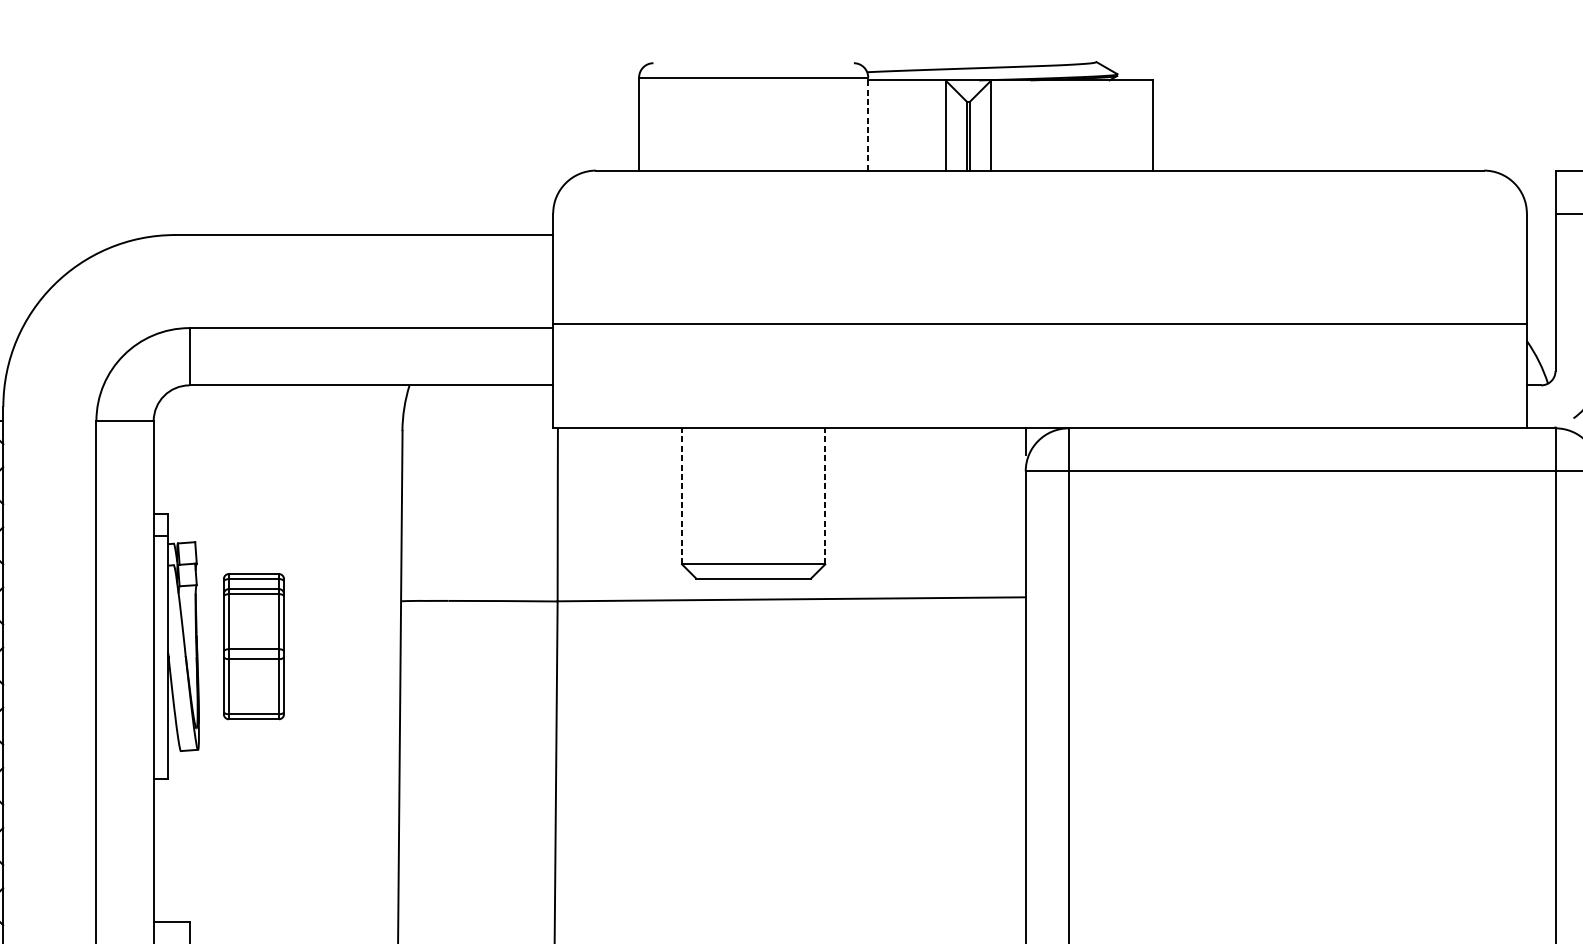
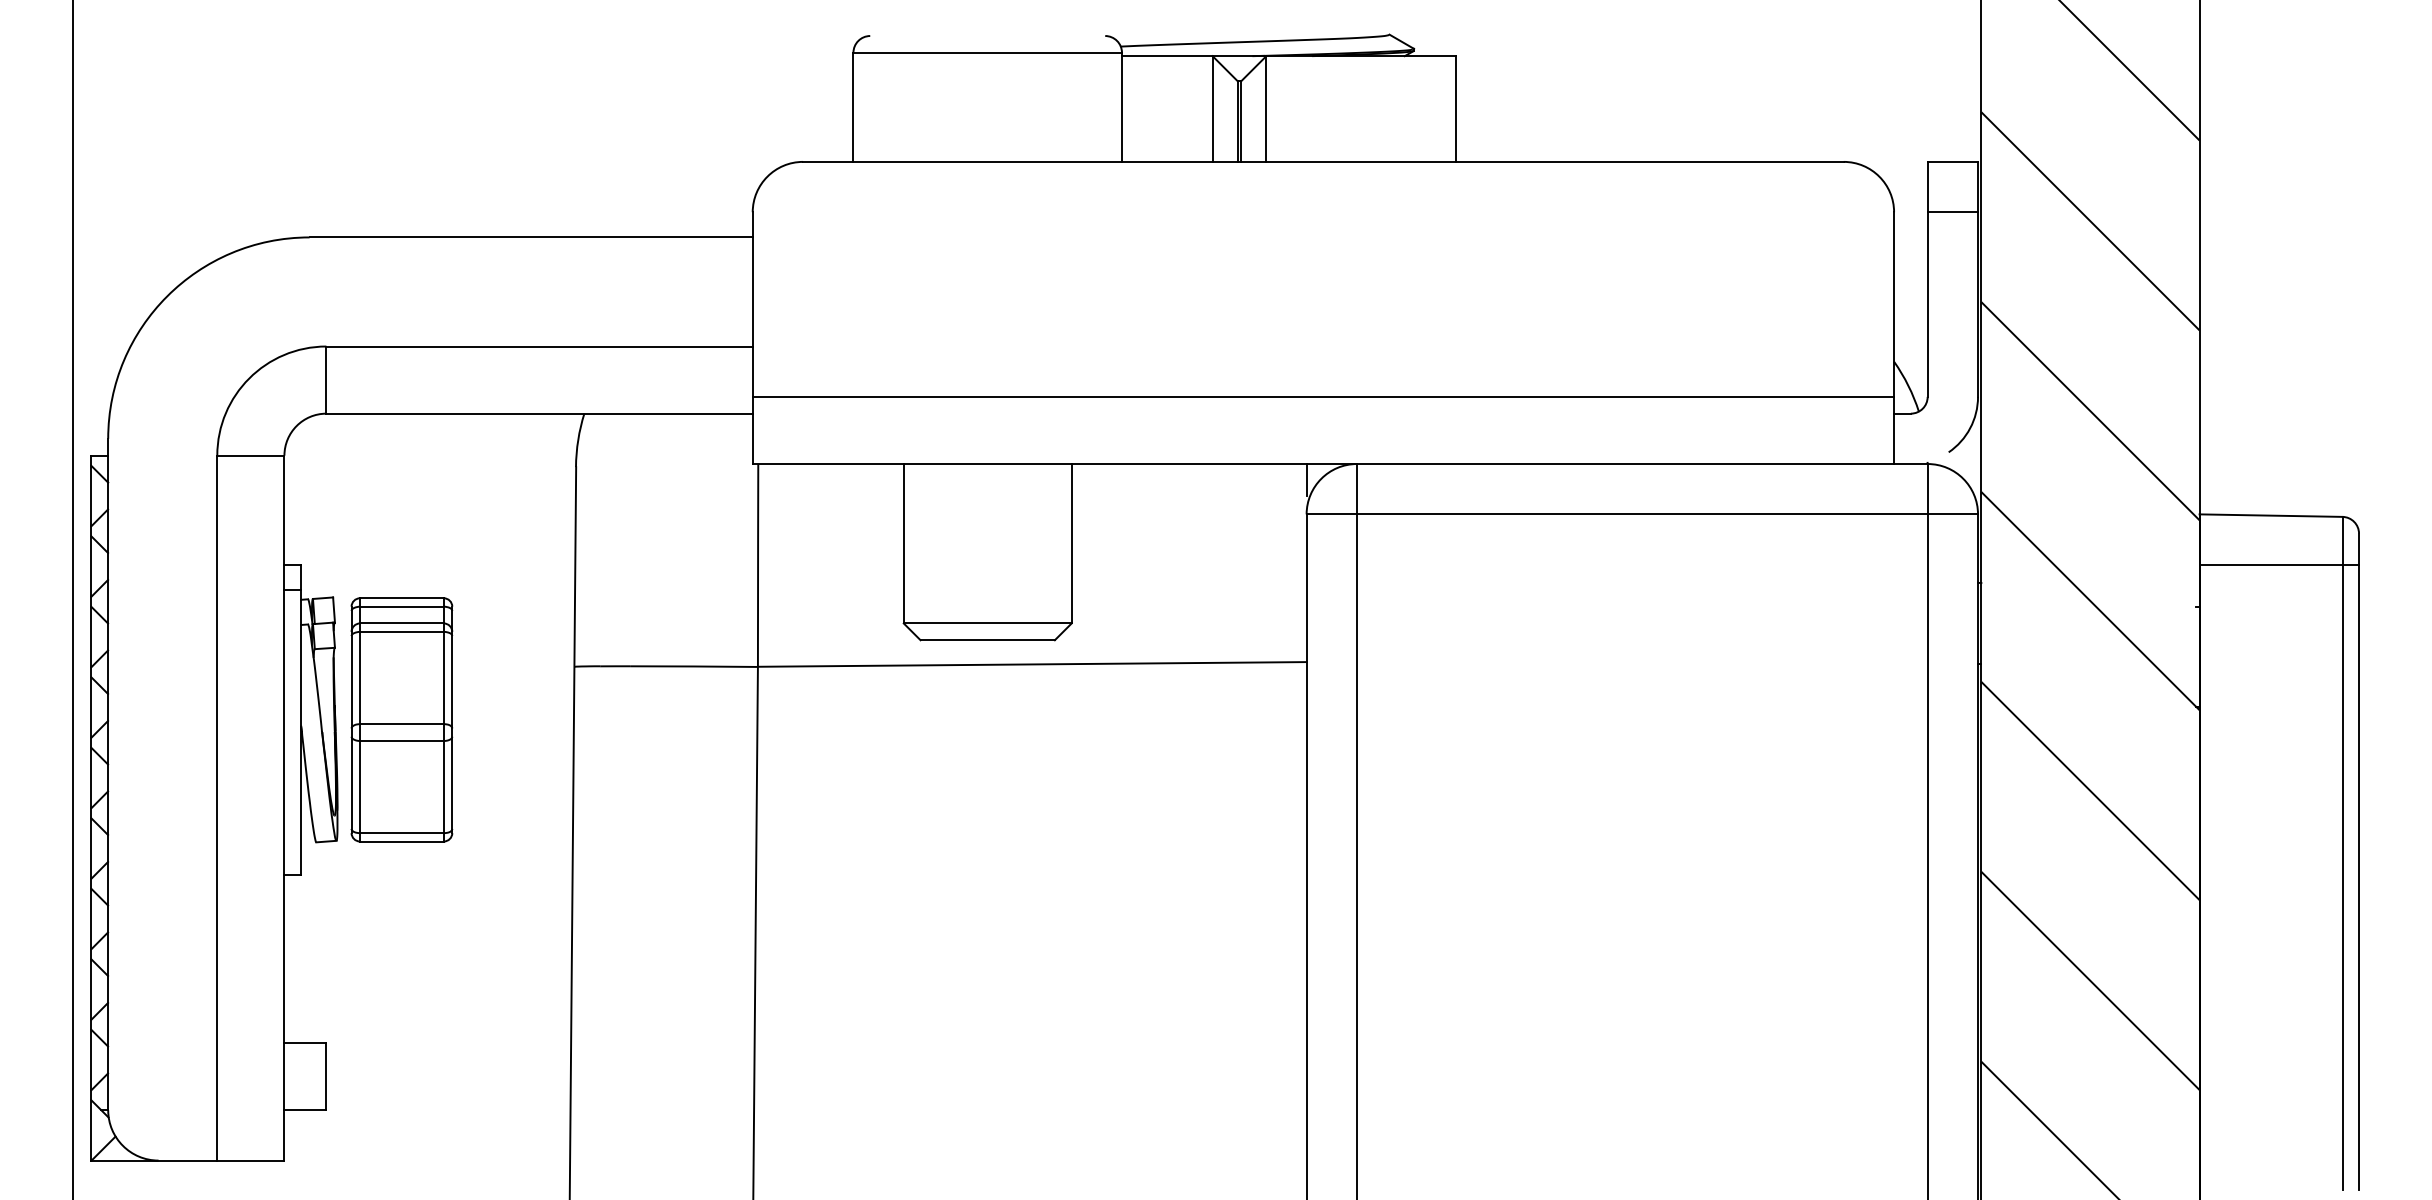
line: (868, 124) -> (1122, 107), dashed -> solid
line: (1040, 323) -> (1323, 396), moved
line: (681, 496) -> (903, 543), dashed -> solid
line: (825, 496) -> (1071, 543), dashed -> solid
part: (253, 646) -> (401, 719), size x1.43

